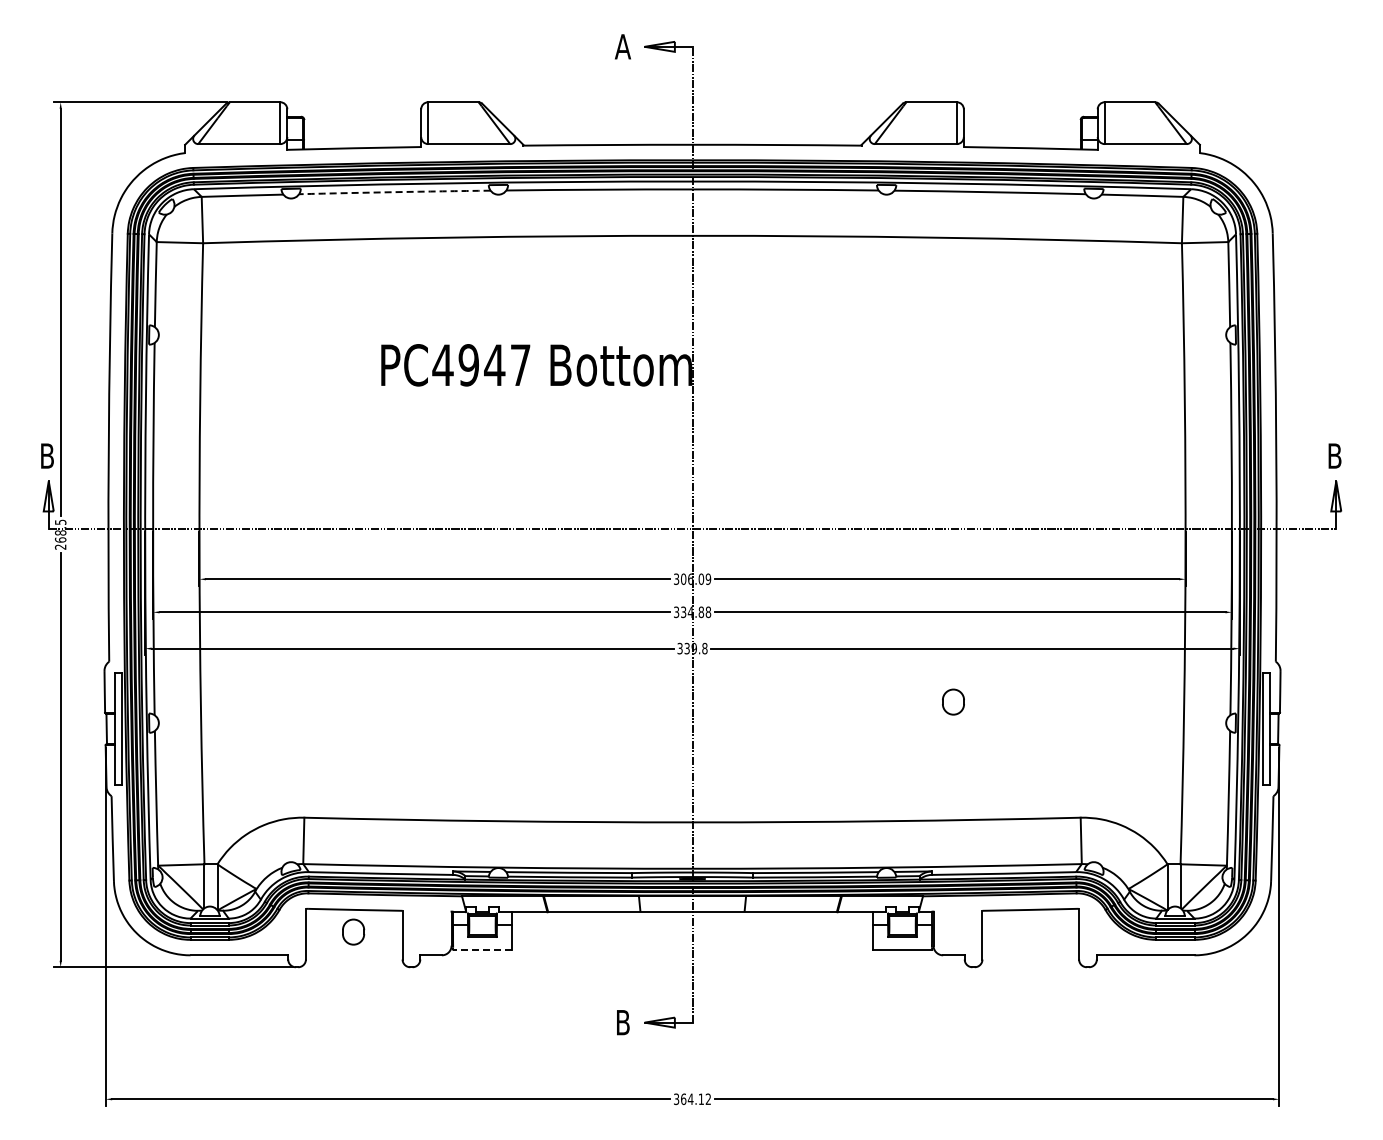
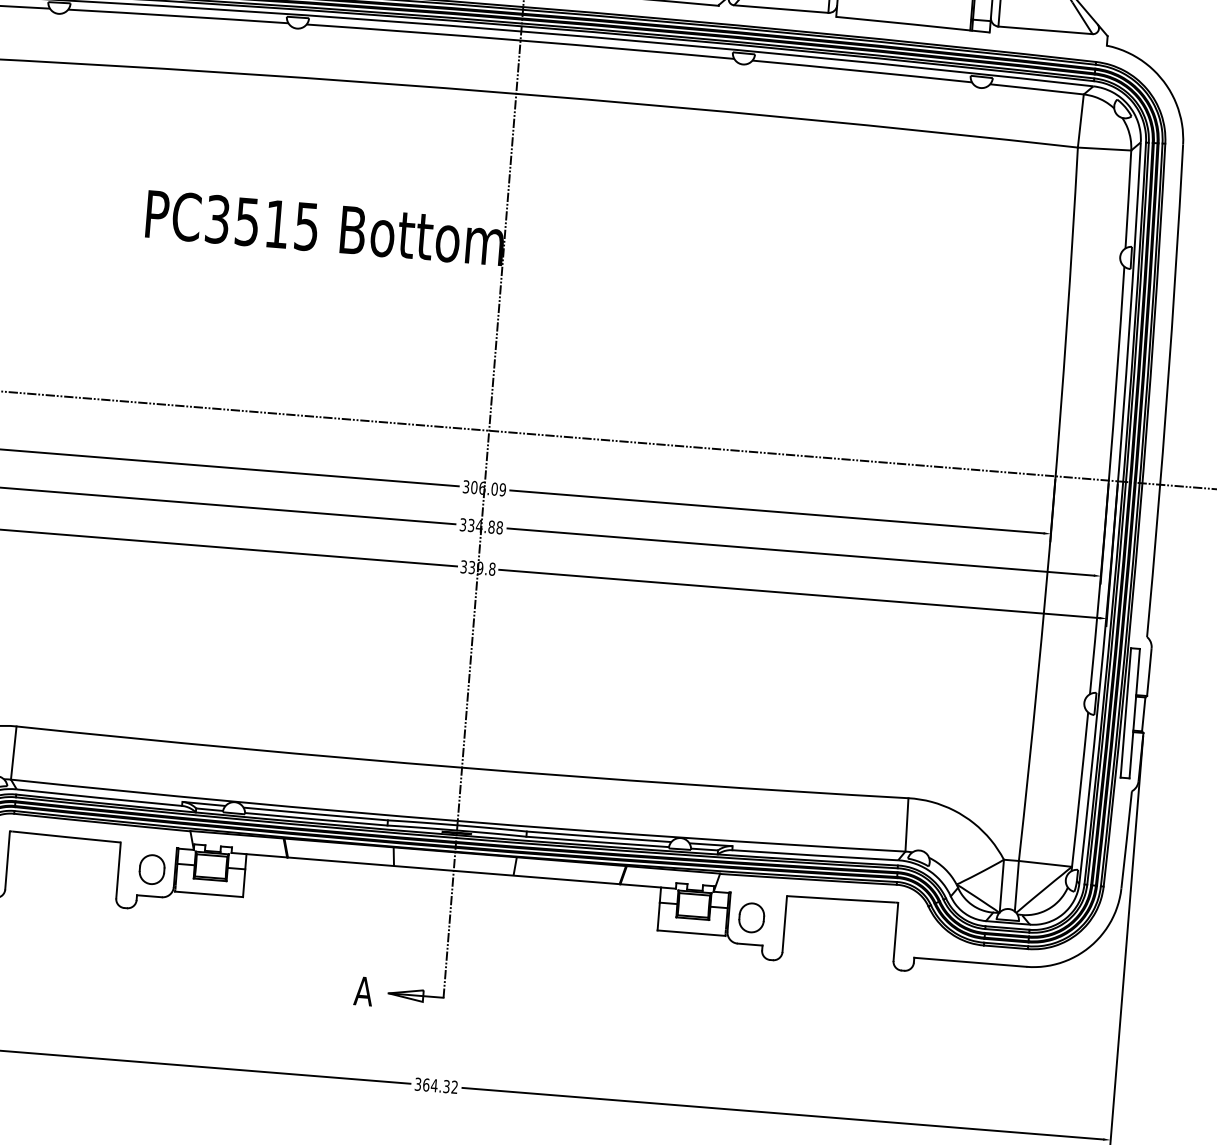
arc: (394, 192) -> (177, 16), dashed -> solid
text: (481, 365) -> (261, 223), PC4947 -> PC3515
part: (953, 701) -> (751, 917), moved
part: (353, 931) -> (152, 868), moved
line: (482, 949) -> (209, 894), dashed -> solid
text: (622, 1022) -> (363, 991), B -> A
text: (700, 1099) -> (445, 1086), 364.12 -> 364.32

